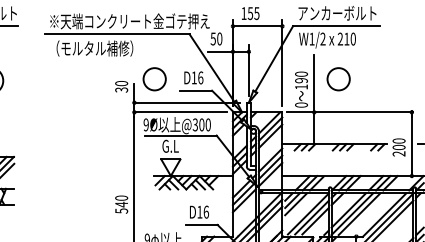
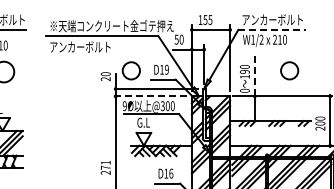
line: (335, 25) -> (271, 29), solid -> dashed
text: (91, 49) -> (82, 47), （モルタル補修） -> アンカーボルト
text: (201, 77) -> (167, 69), D16 -> D19
circle: (338, 78) -> (289, 70), moved
line: (313, 82) -> (254, 73), solid -> dashed
text: (123, 90) -> (107, 79), 30 -> 20
line: (180, 112) -> (151, 96), solid -> dashed
text: (121, 204) -> (105, 167), 540 -> 271

